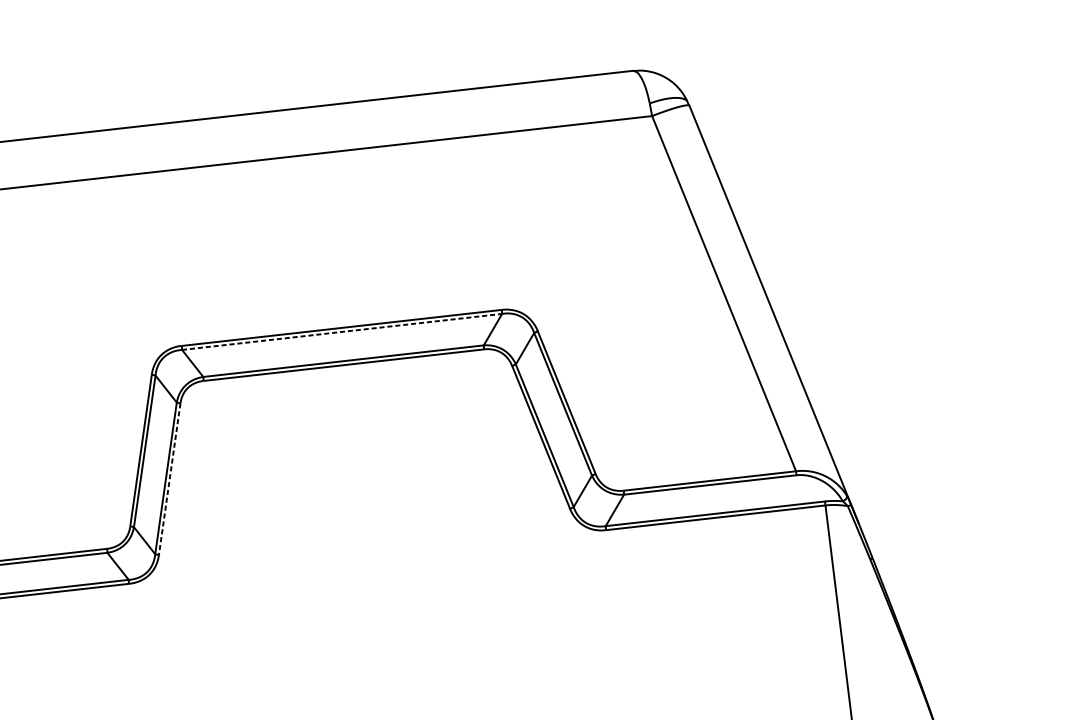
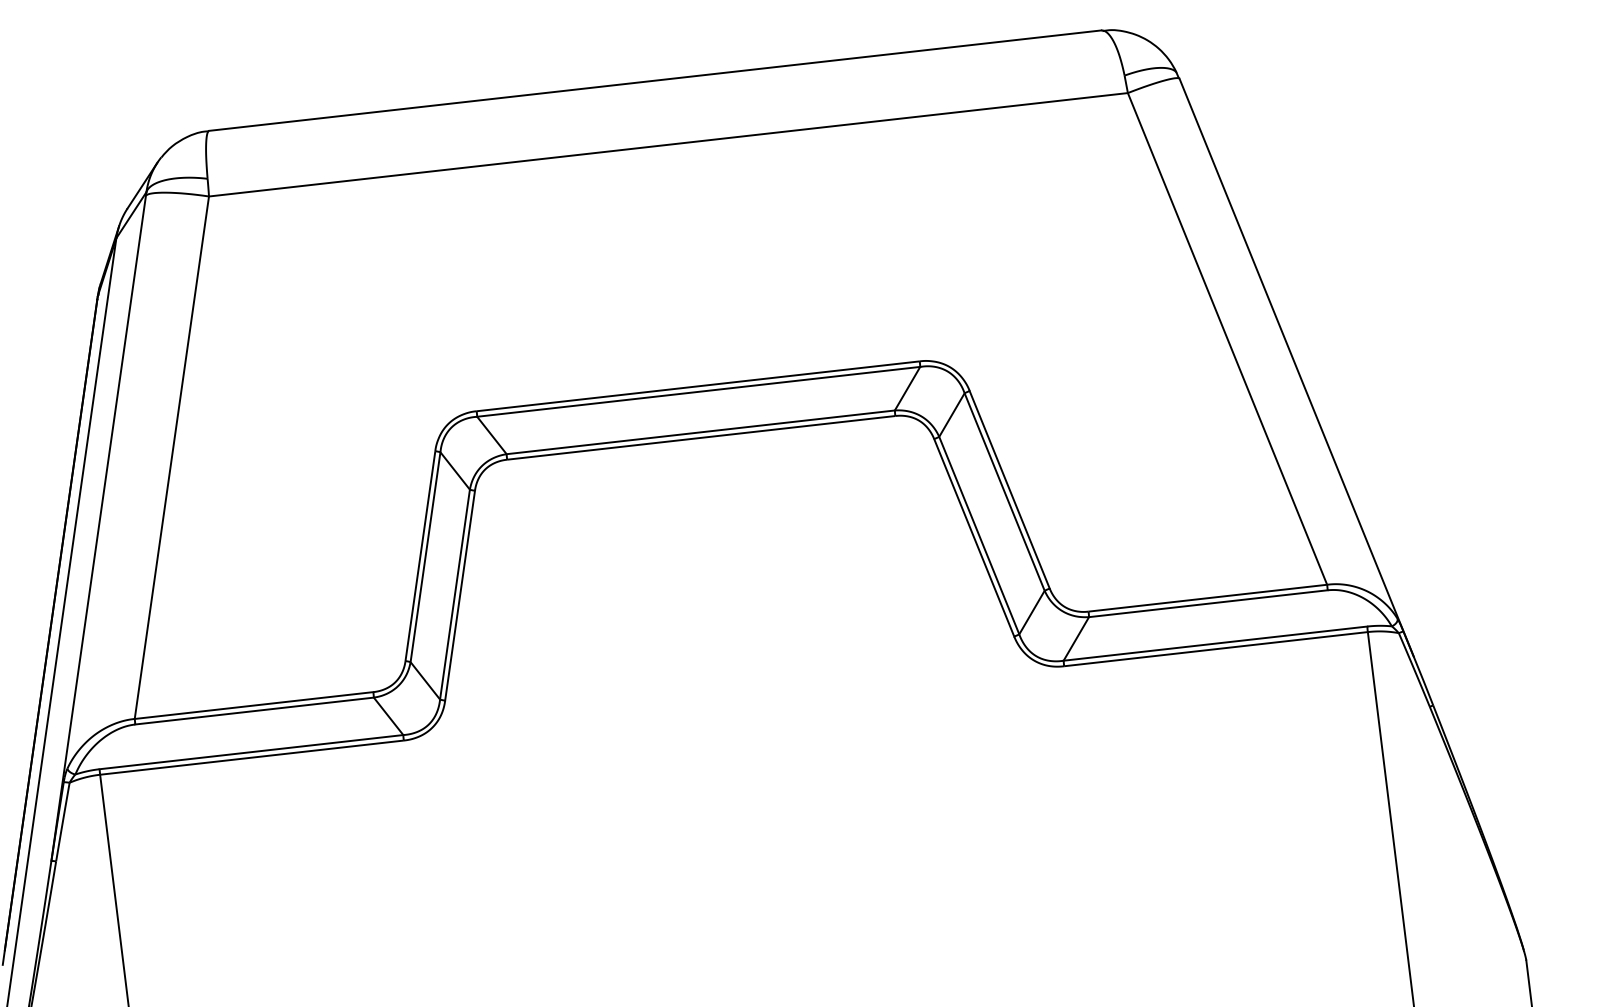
line: (341, 331) -> (698, 391), dashed -> solid
line: (170, 479) -> (460, 595), dashed -> solid

